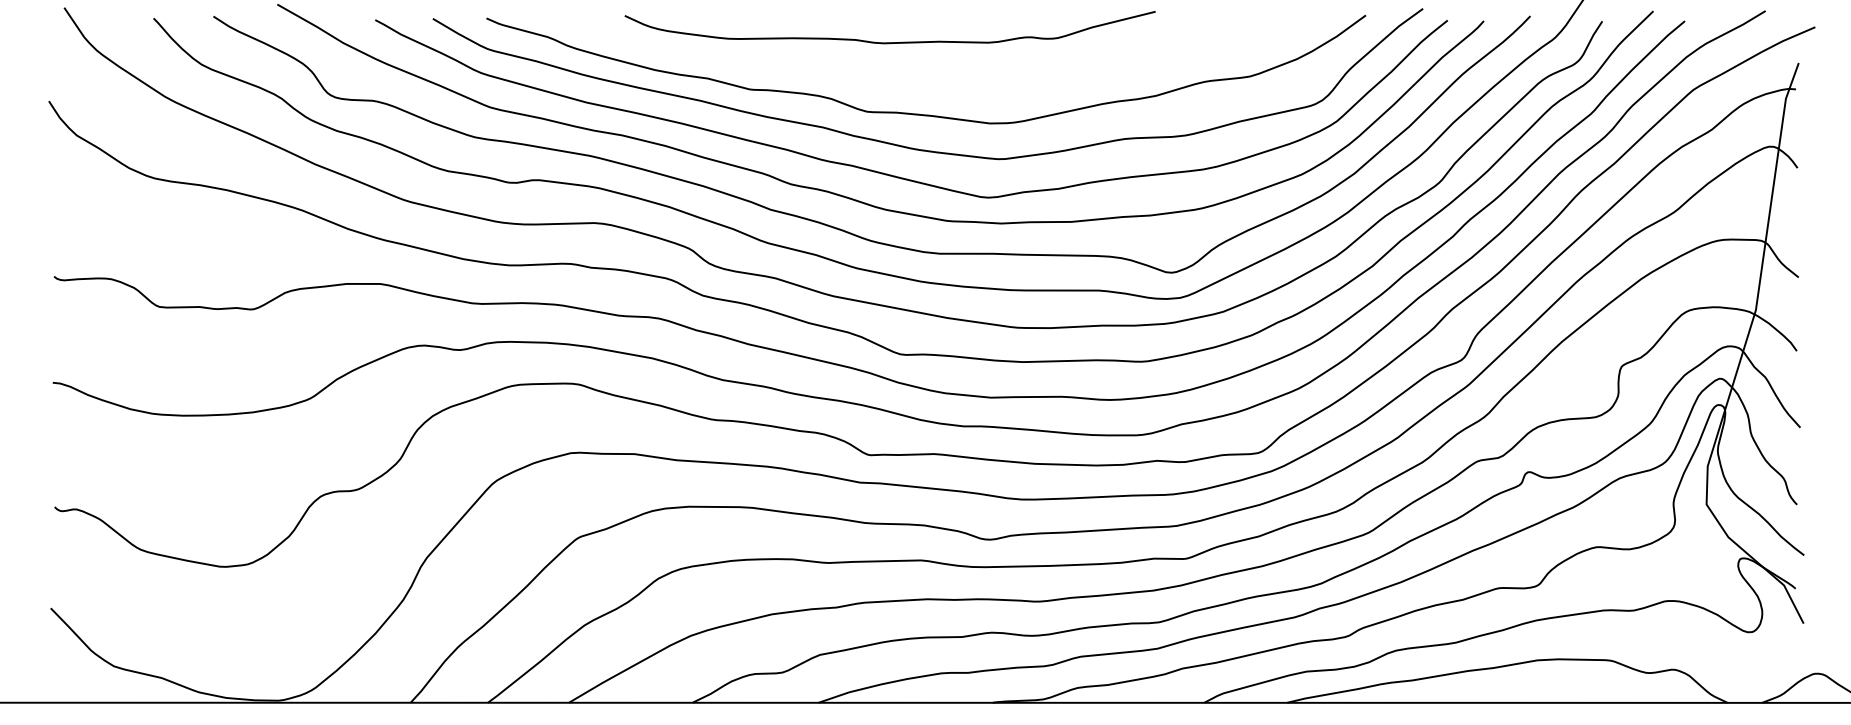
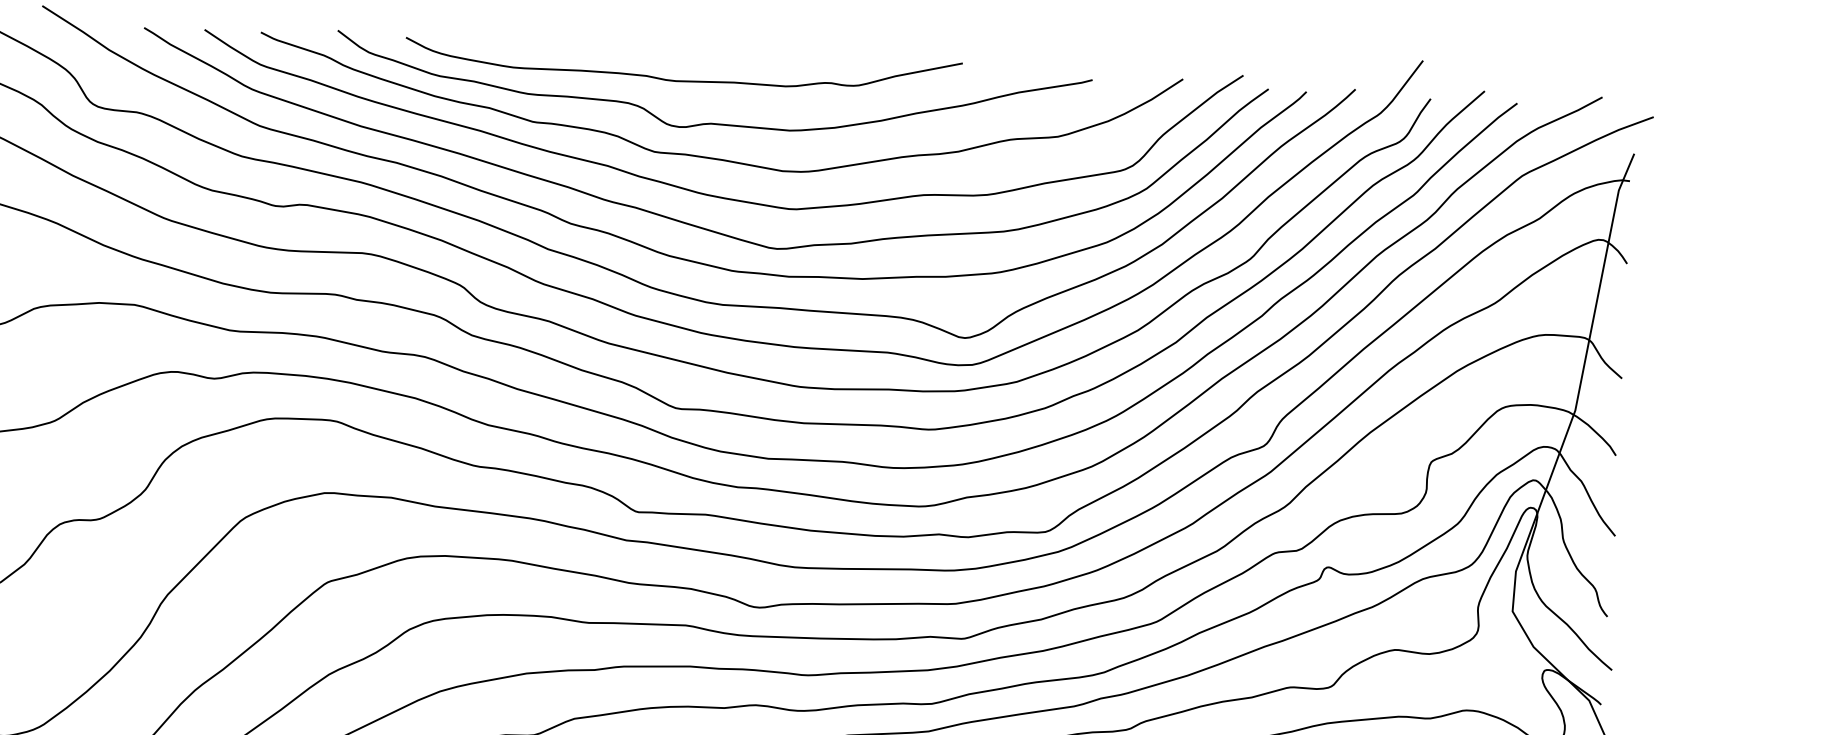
curve: (919, 81) -> (711, 123), added

